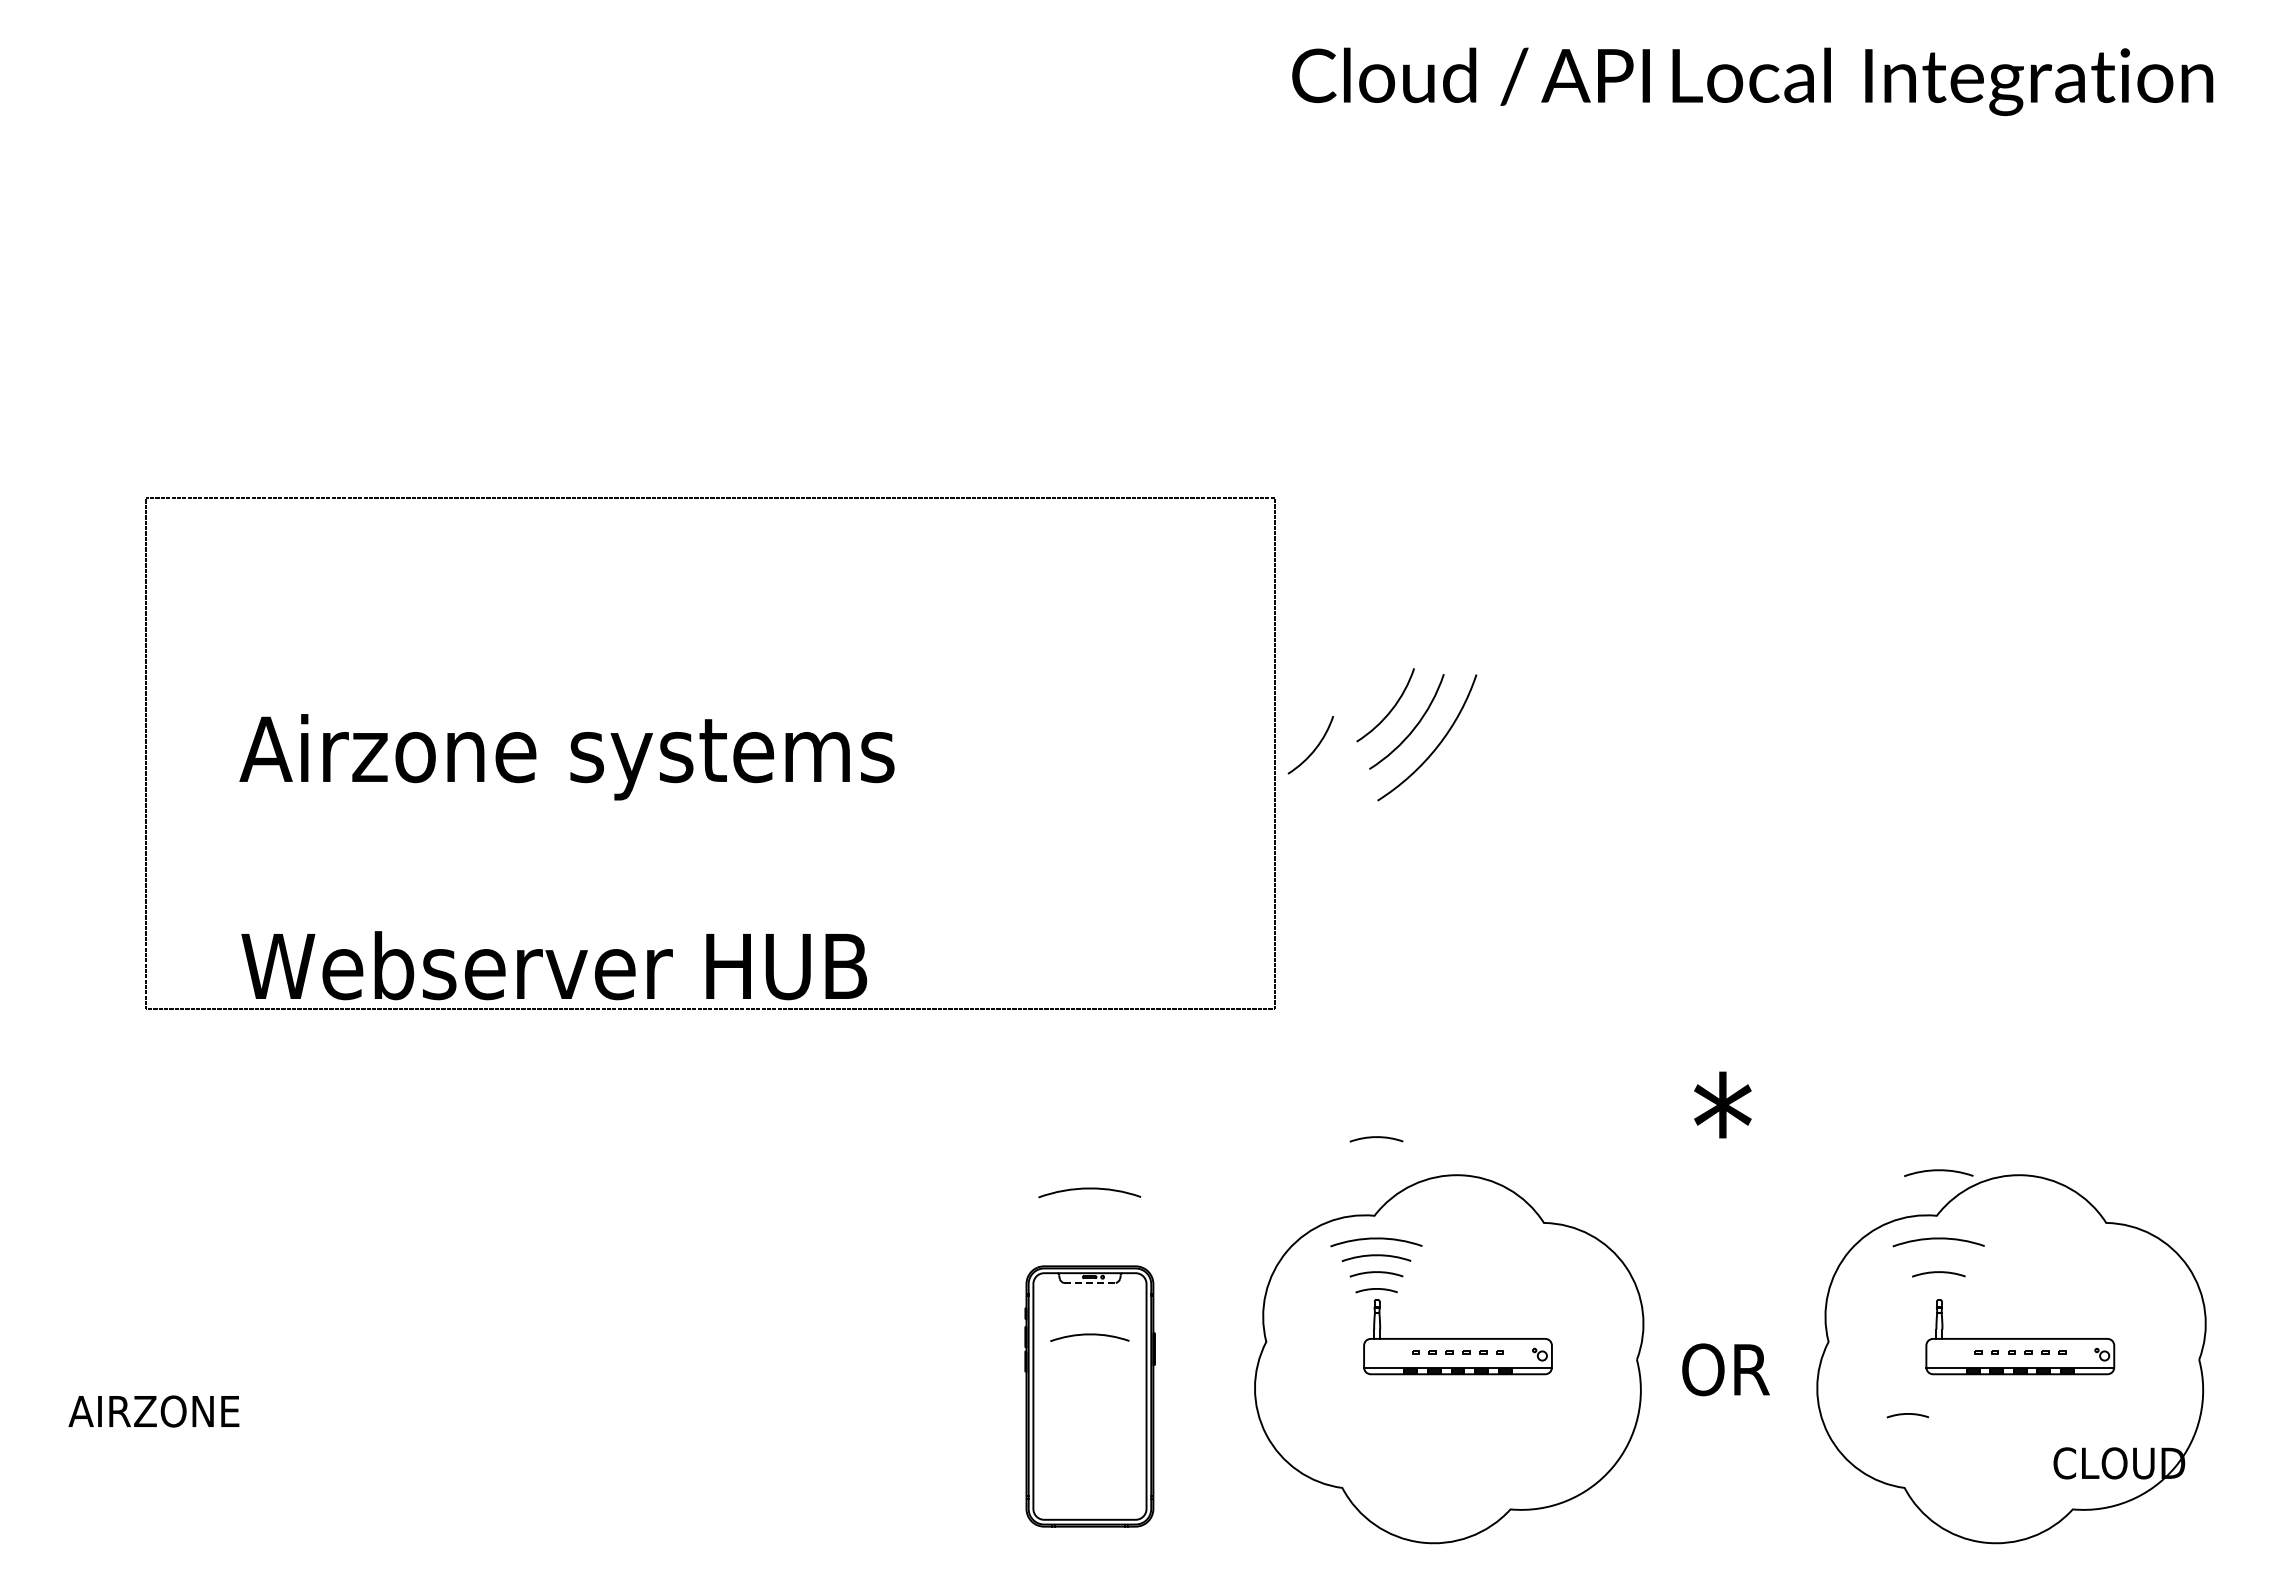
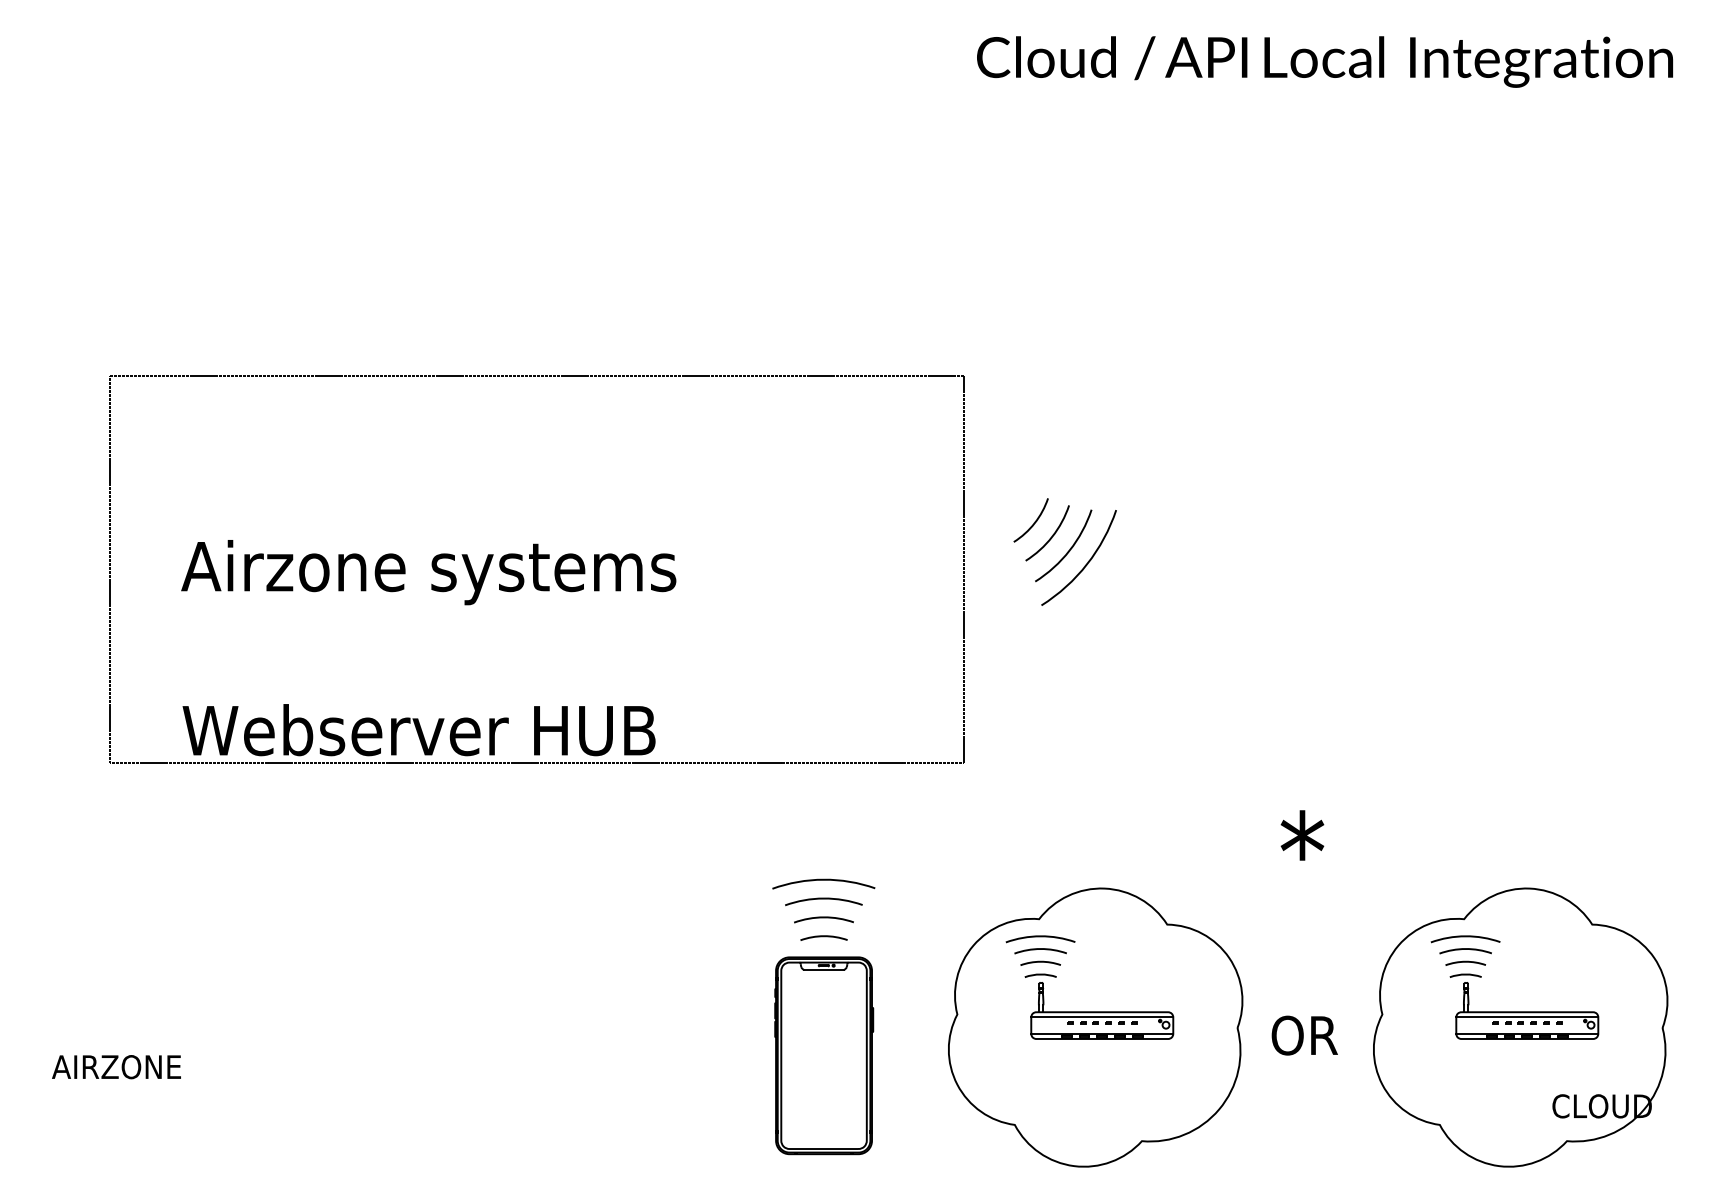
arc: (1314, 748) -> (1033, 522), moved
arc: (1376, 1137) -> (1040, 860), removed
arc: (1089, 1164) -> (823, 880), added
arc: (1938, 1171) -> (1465, 949), moved
arc: (1089, 1239) -> (823, 937), added
line: (1089, 1283) -> (823, 970), dashed -> solid
arc: (1089, 1335) -> (823, 918), moved
line: (1457, 1345) -> (1101, 1017), added
line: (2020, 1345) -> (1527, 1017), added
arc: (1907, 1414) -> (1465, 974), moved

